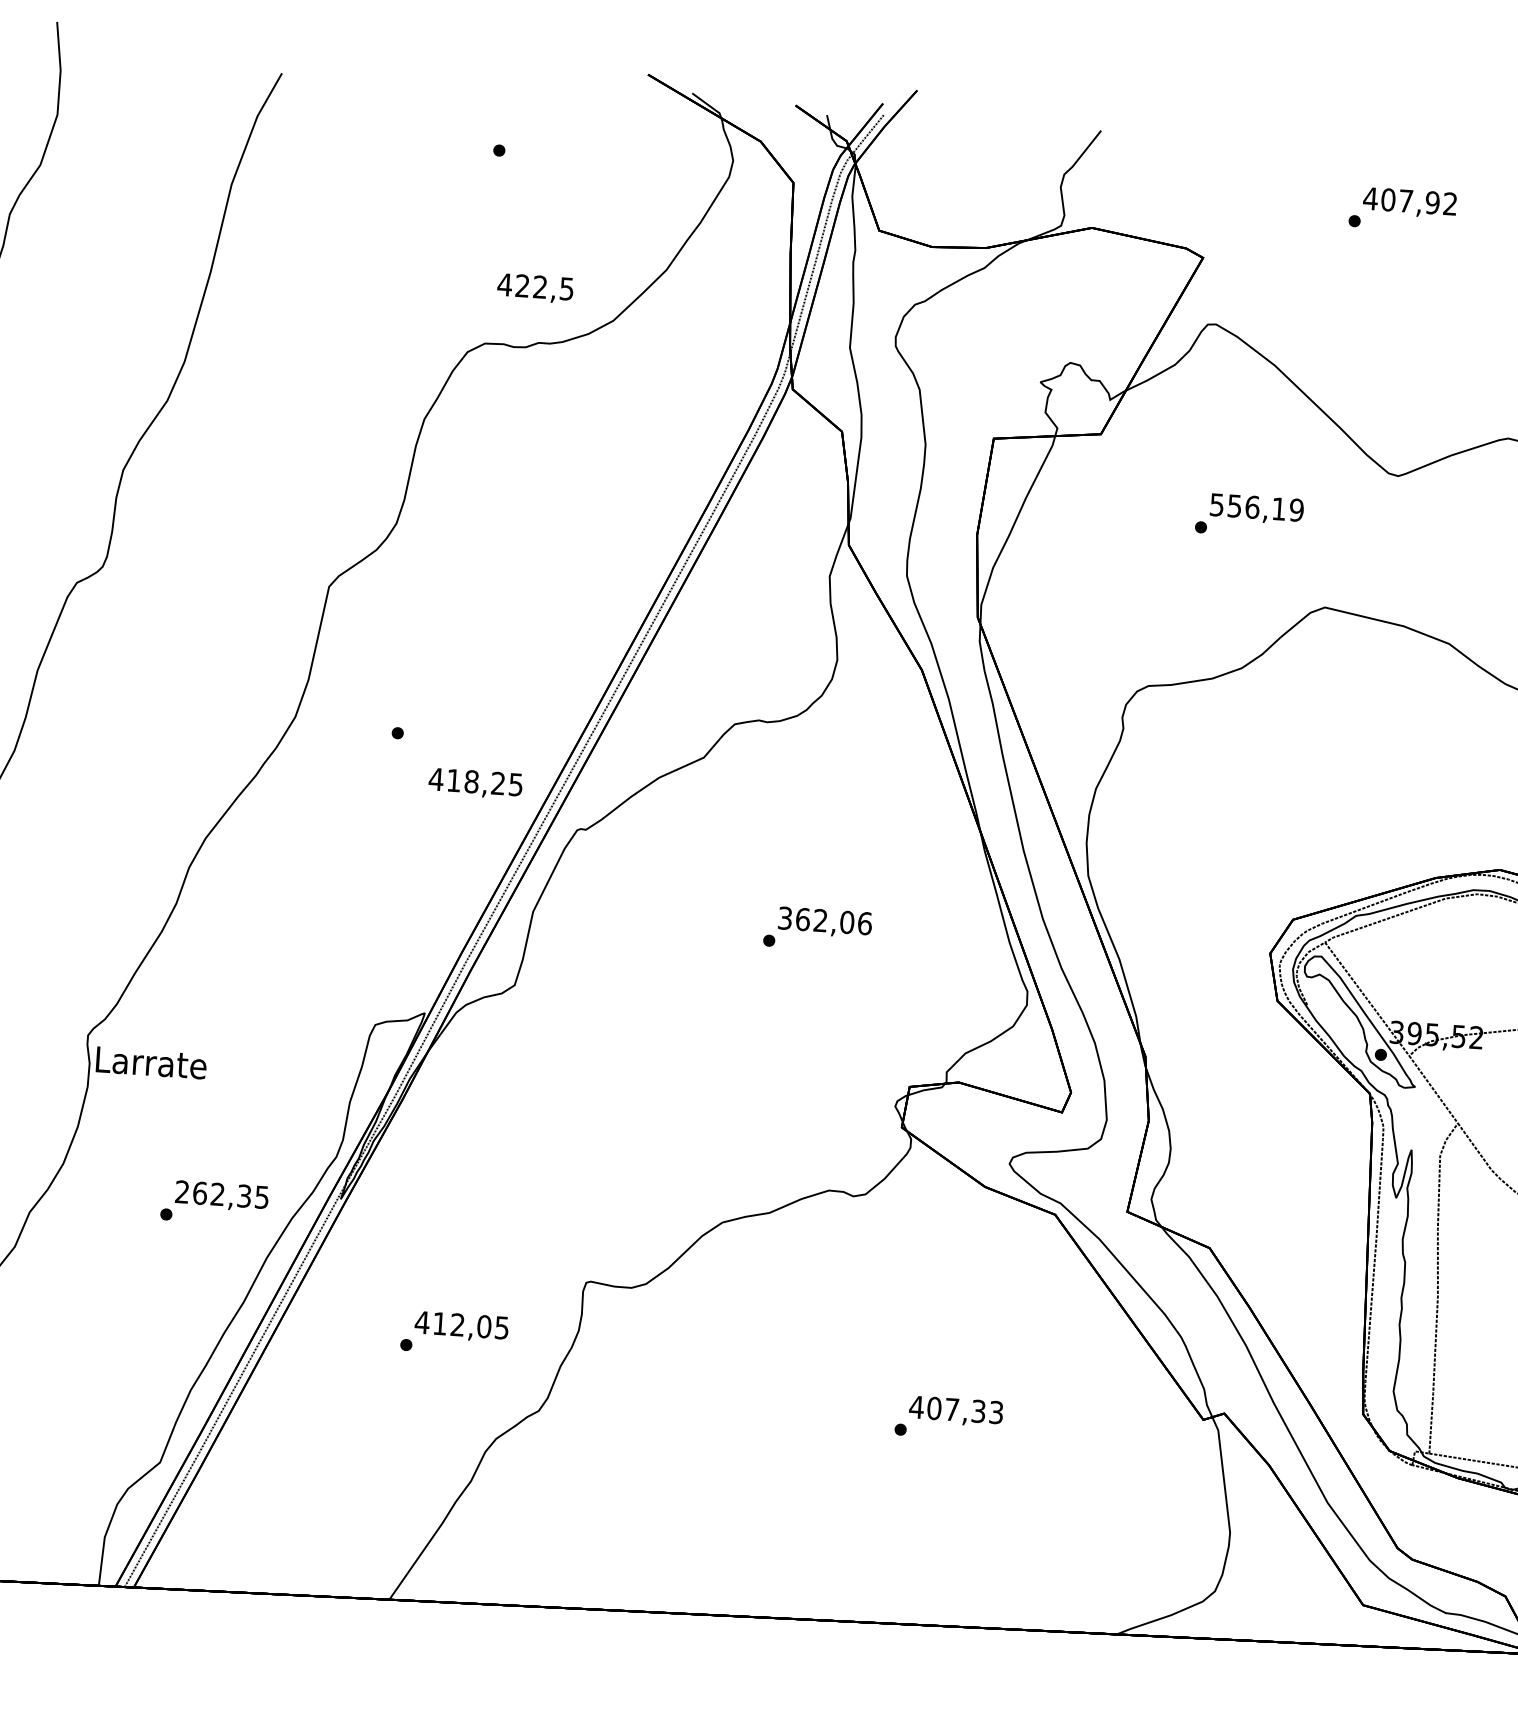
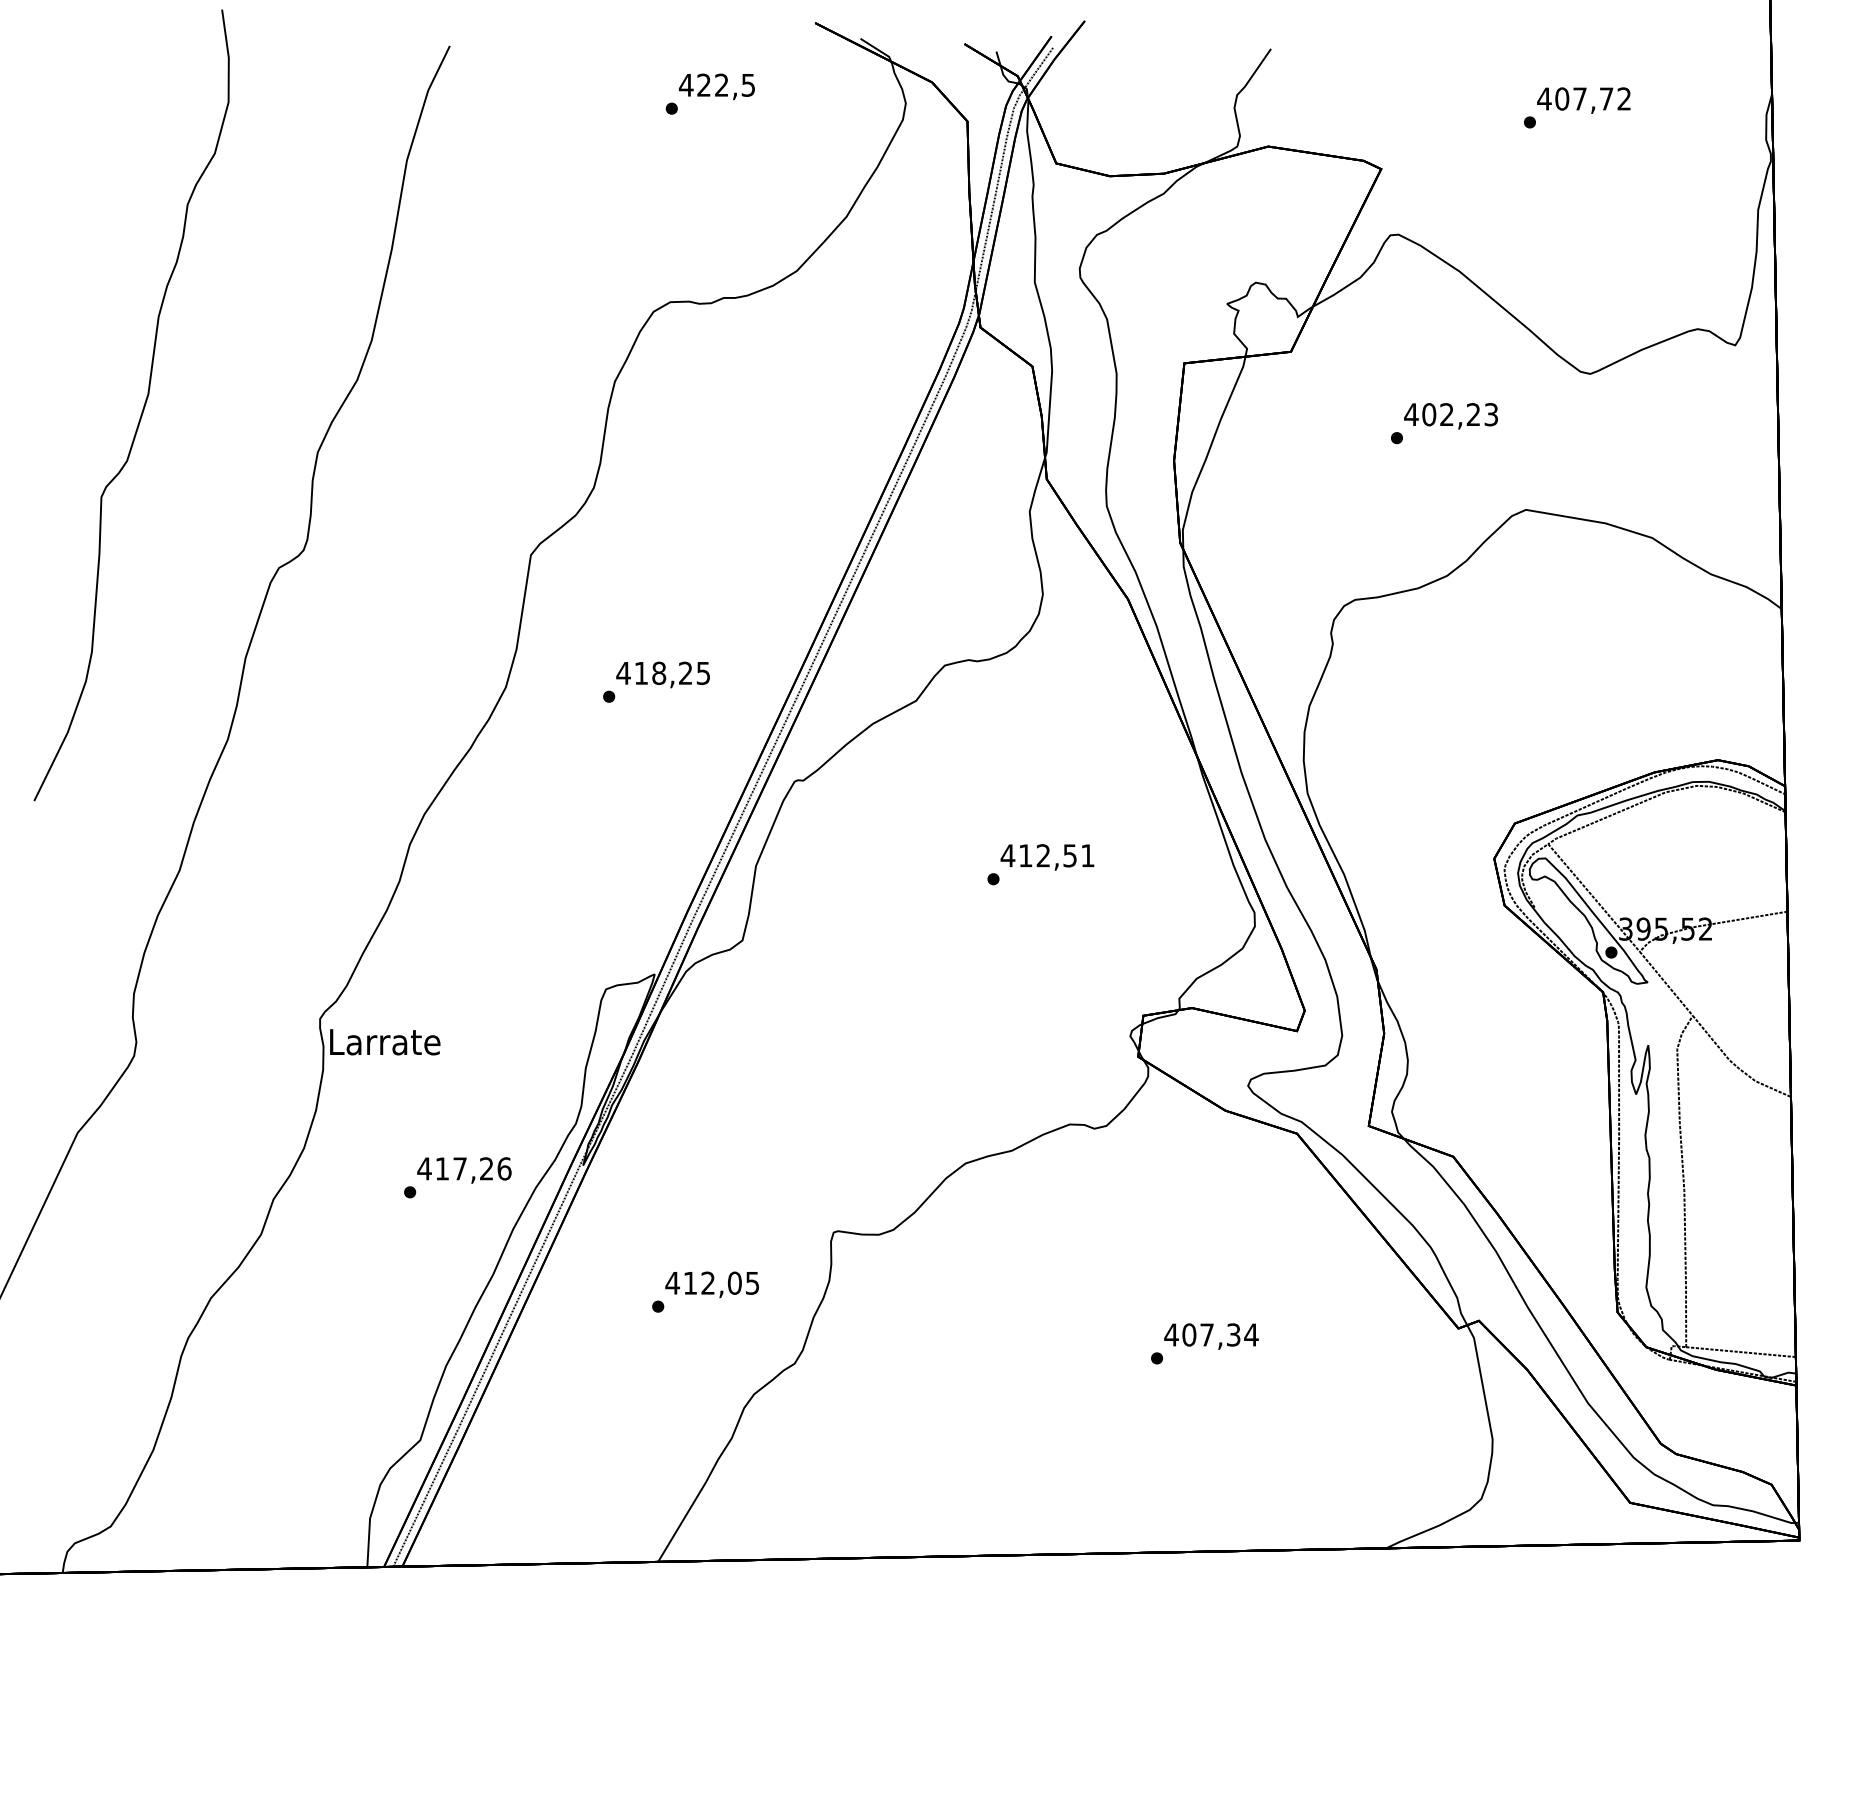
text: (1432, 202) -> (1606, 98), 407,92 -> 407,72
text: (534, 288) -> (716, 86), moved
text: (1257, 507) -> (1451, 414), 556,19 -> 402,23
text: (475, 783) -> (662, 674), moved
text: (824, 920) -> (1047, 855), 362,06 -> 412,51
text: (222, 1194) -> (464, 1168), 262,35 -> 417,26
text: (996, 1412) -> (1251, 1334), 407,33 -> 407,34

